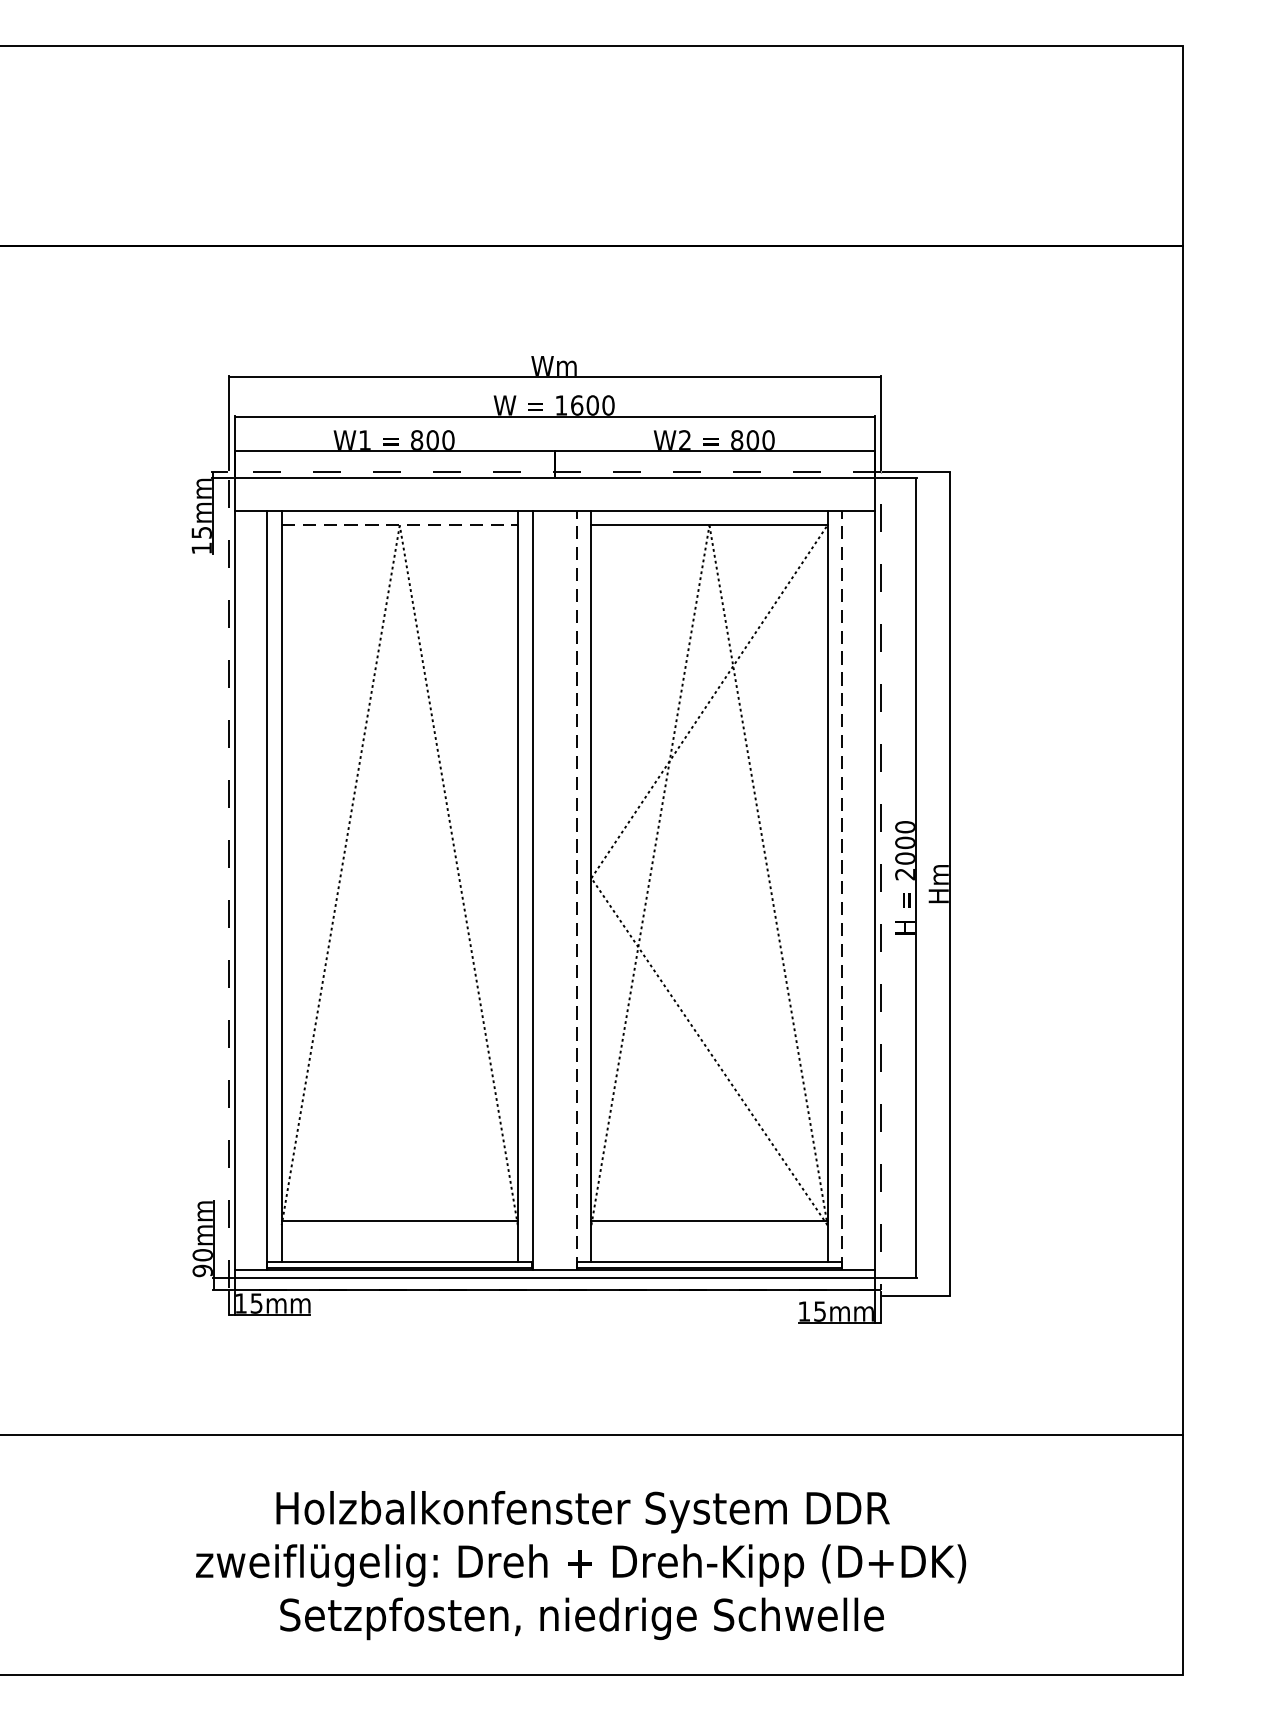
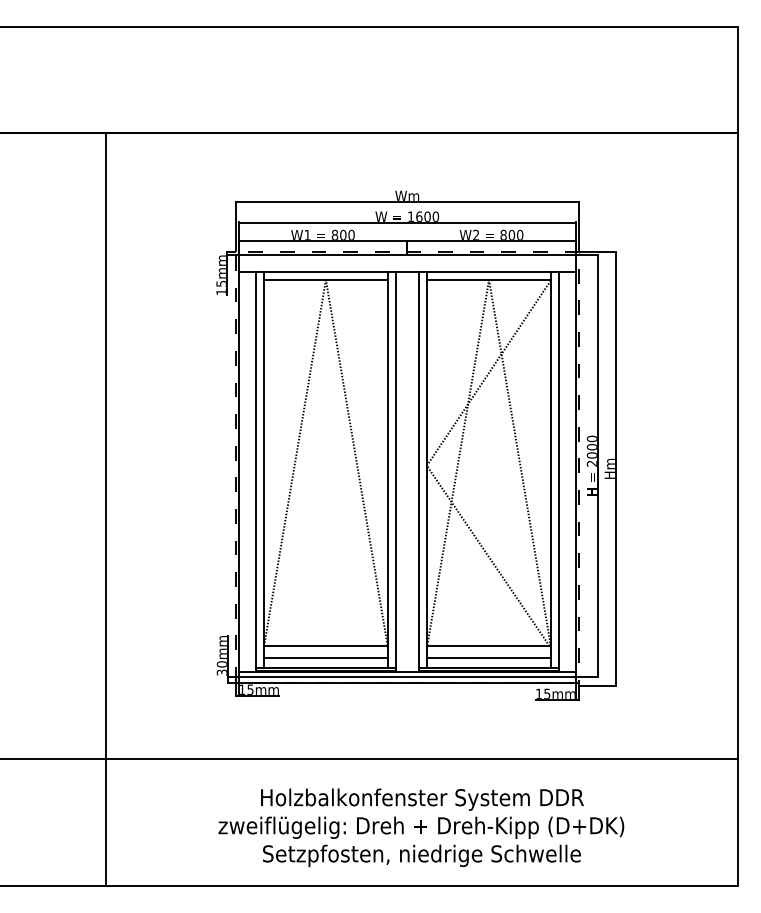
line: (400, 524) -> (326, 279), dashed -> solid
line: (577, 889) -> (419, 471), dashed -> solid
line: (843, 889) -> (559, 471), dashed -> solid
line: (398, 1244) -> (325, 658), added
line: (708, 1244) -> (488, 658), added
text: (201, 1270) -> (221, 672), 90mm -> 30mm

